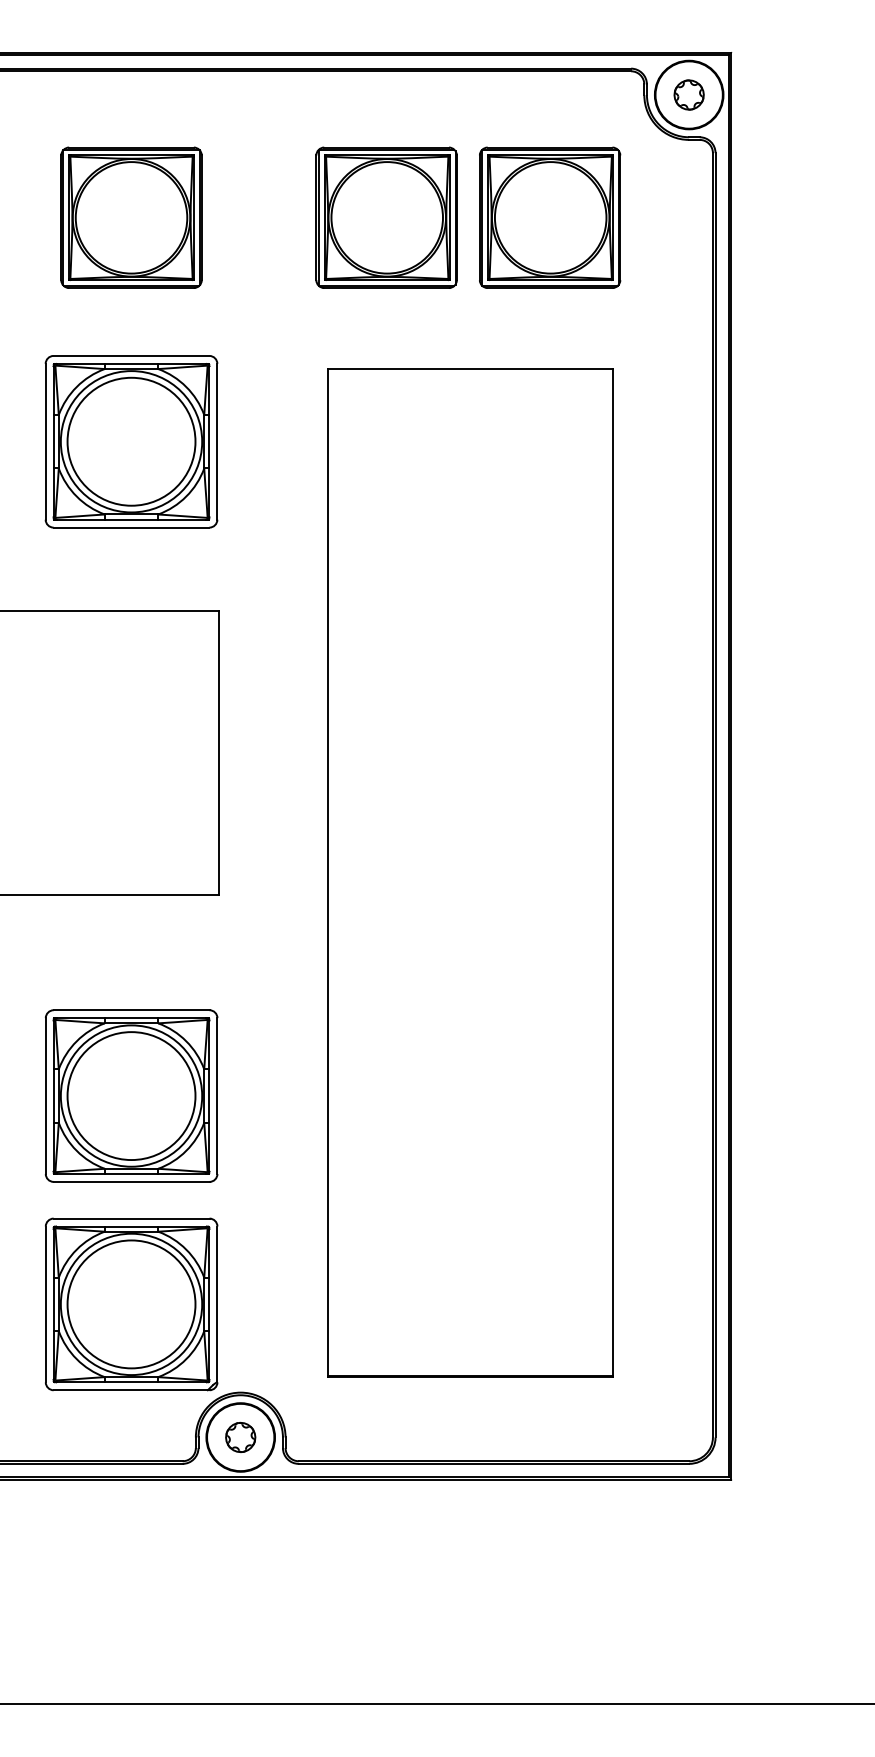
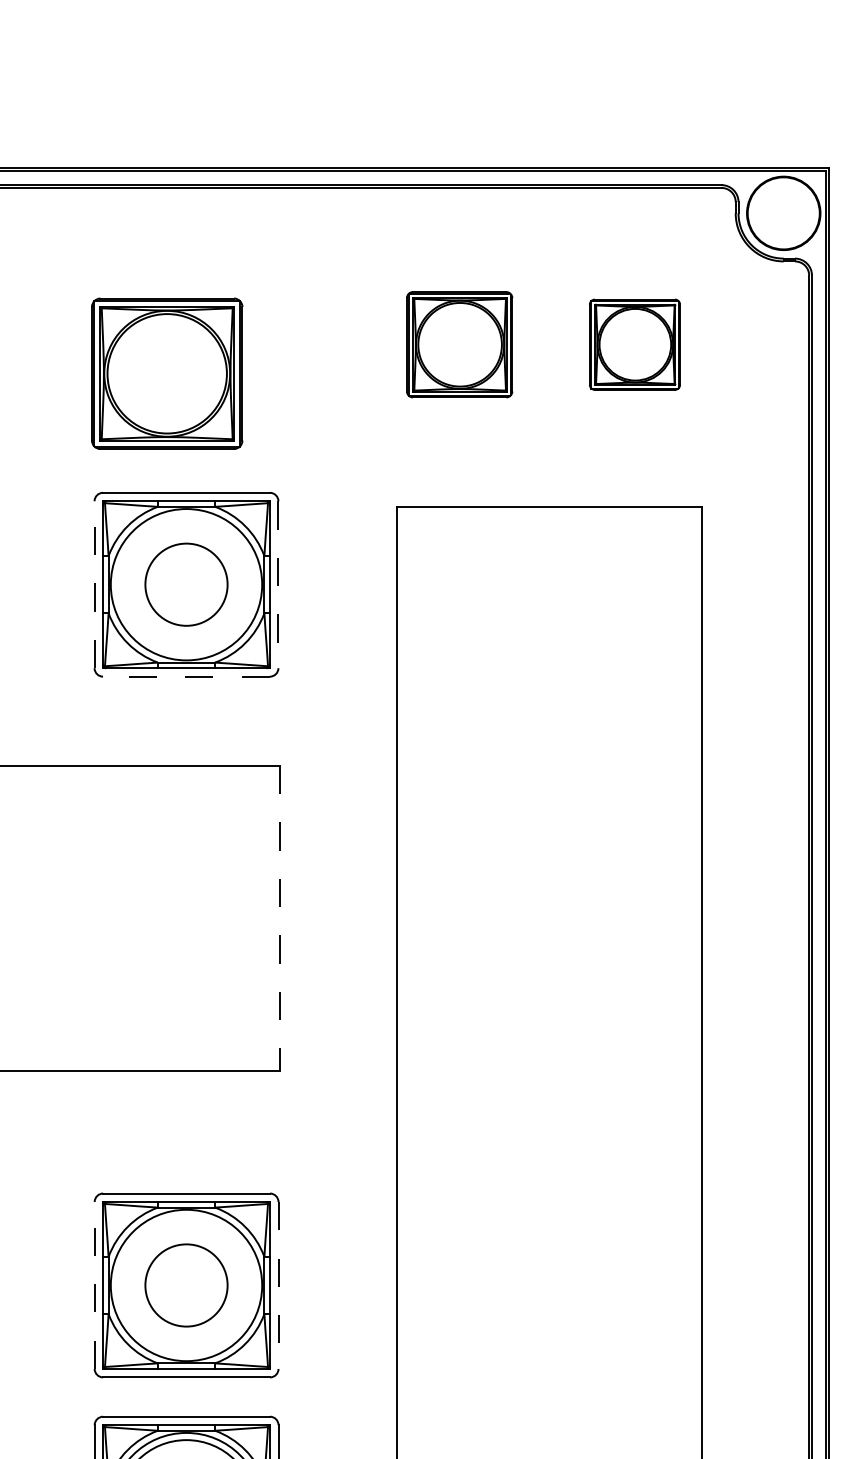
part: (688, 94) -> (783, 212), removed
part: (131, 217) -> (167, 373), moved
part: (386, 217) -> (459, 344), size x0.7
part: (550, 217) -> (635, 344), size x0.6
line: (45, 441) -> (94, 584), solid -> dashed
circle: (131, 441) -> (186, 584), size x0.6
line: (217, 441) -> (278, 584), solid -> dashed
line: (131, 527) -> (186, 676), solid -> dashed
line: (218, 753) -> (279, 918), solid -> dashed
line: (45, 1096) -> (94, 1285), solid -> dashed
circle: (131, 1096) -> (186, 1285), size x0.6
line: (217, 1096) -> (278, 1285), solid -> dashed

